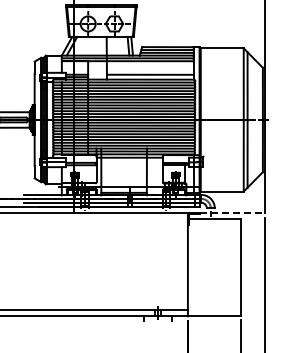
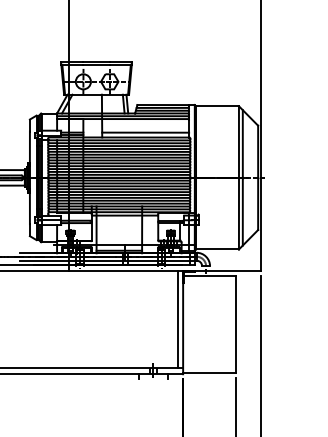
line: (232, 213) -> (227, 271), dashed -> solid
line: (183, 261) -> (178, 319), added

